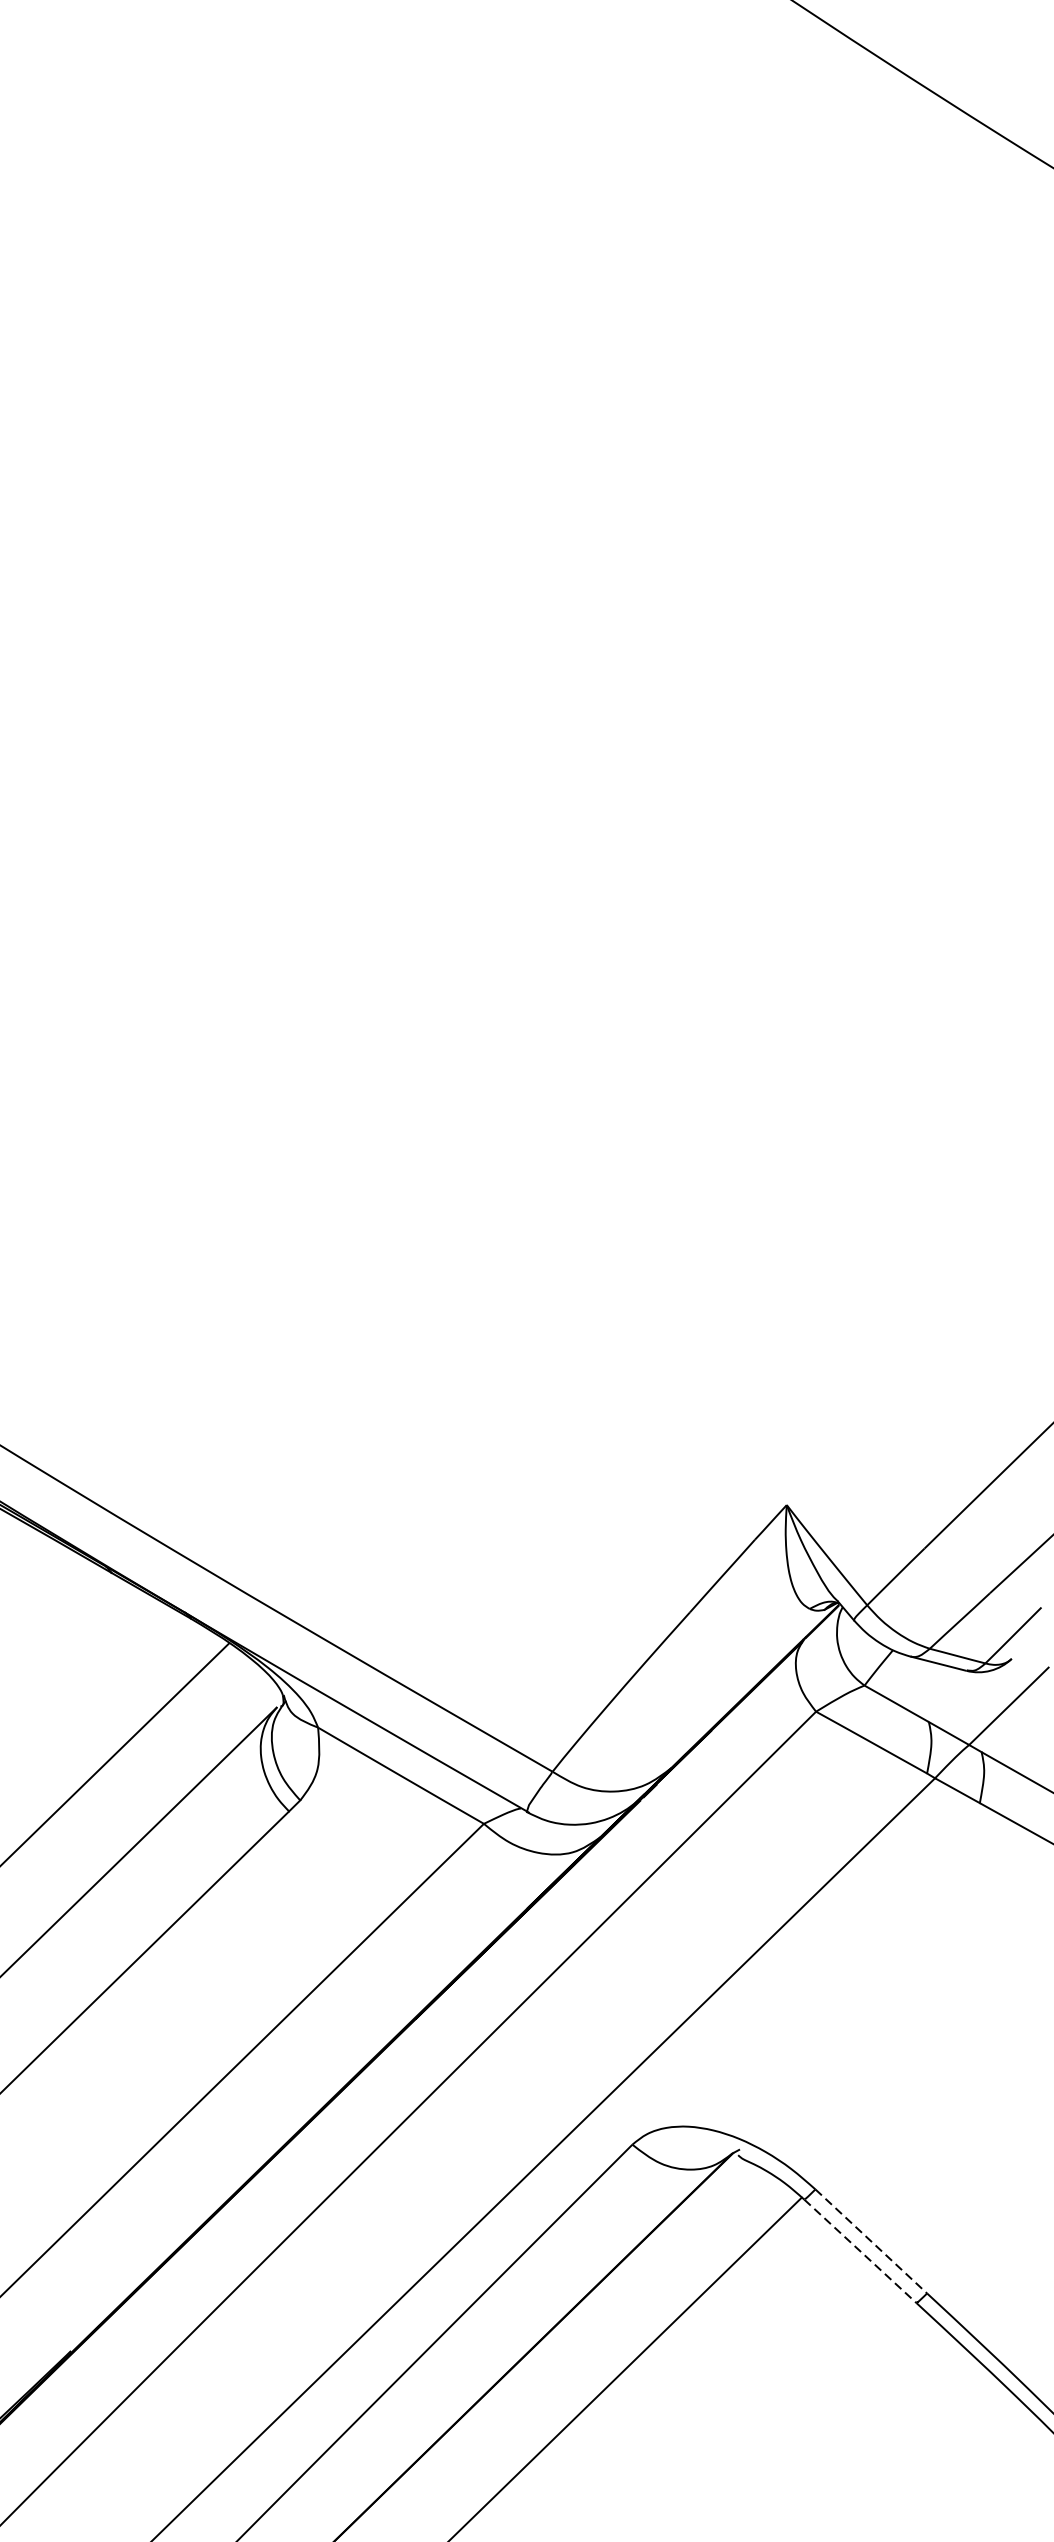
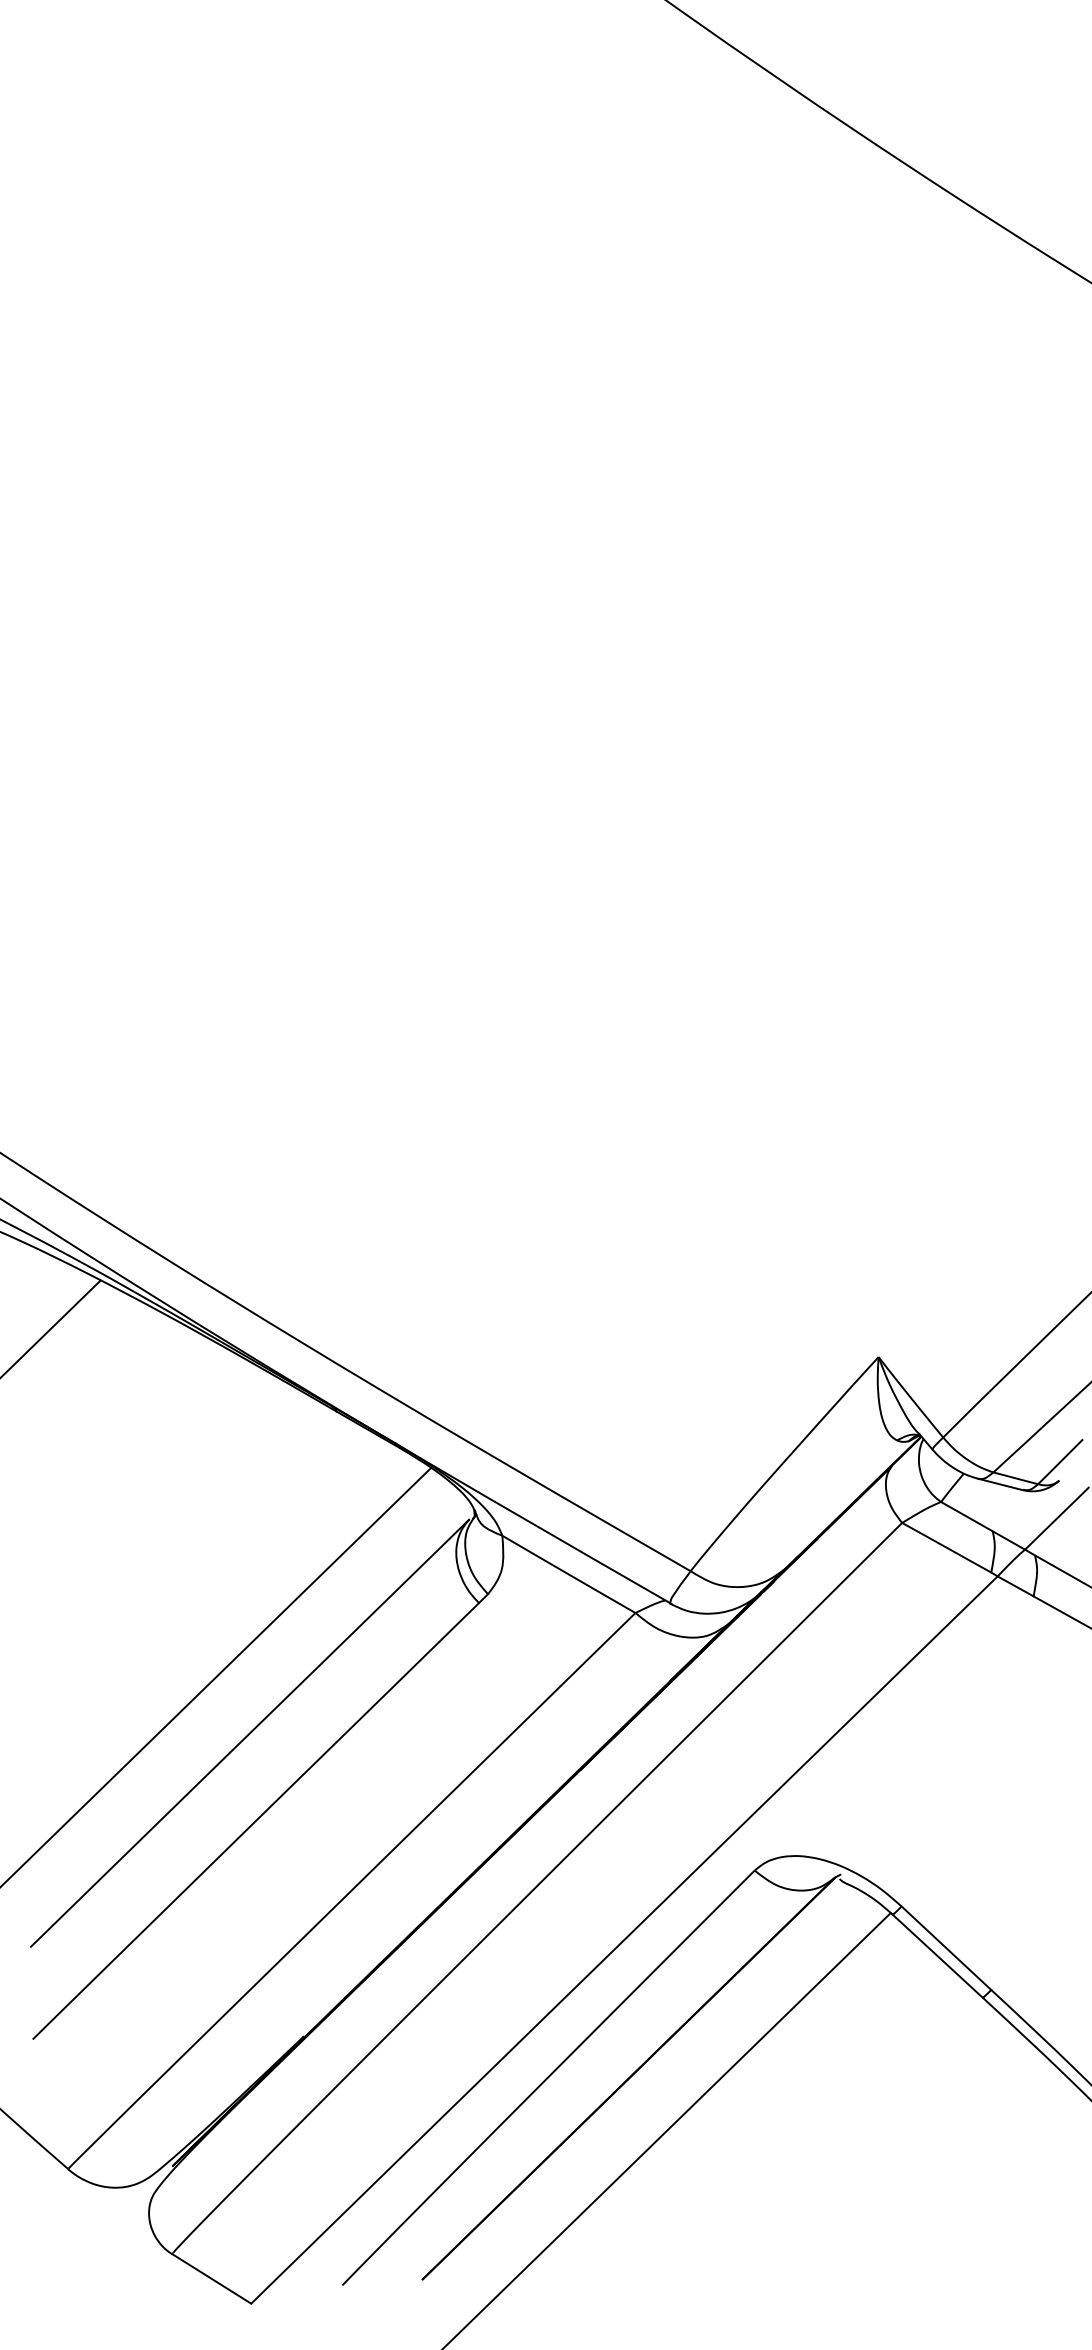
line: (871, 2241) -> (946, 1948), dashed -> solid
line: (861, 2251) -> (938, 1956), dashed -> solid

